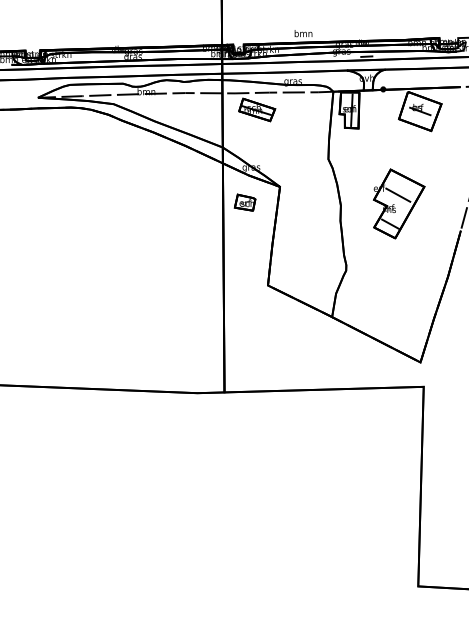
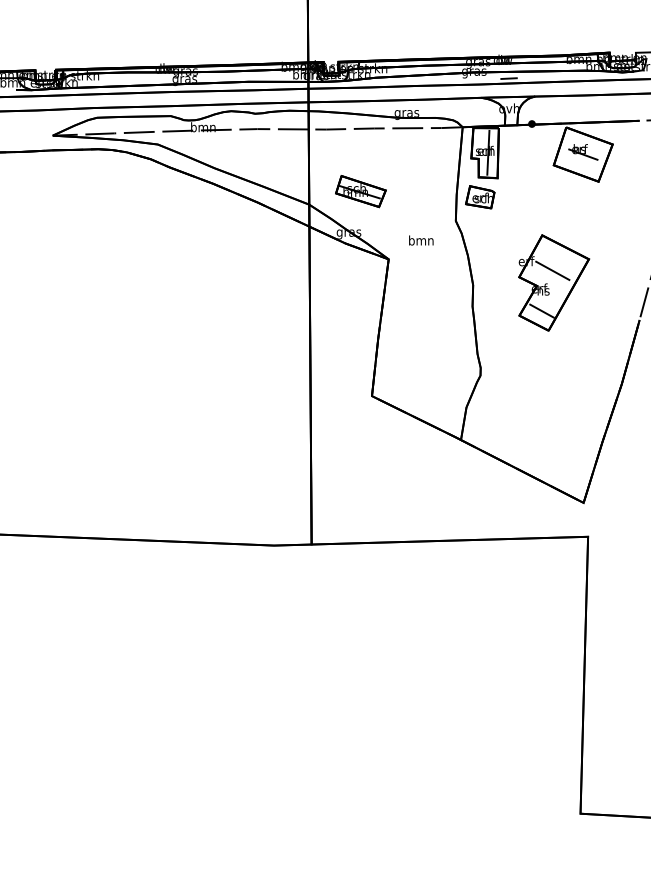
text: (303, 33) -> (421, 240), moved
part: (256, 109) -> (360, 191), moved
part: (245, 202) -> (480, 197), moved

